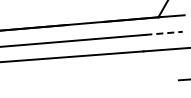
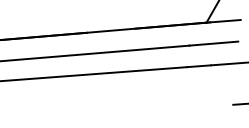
line: (164, 33) -> (214, 43), dashed -> solid

